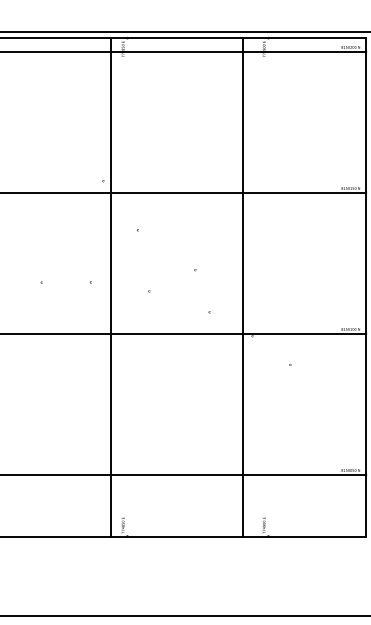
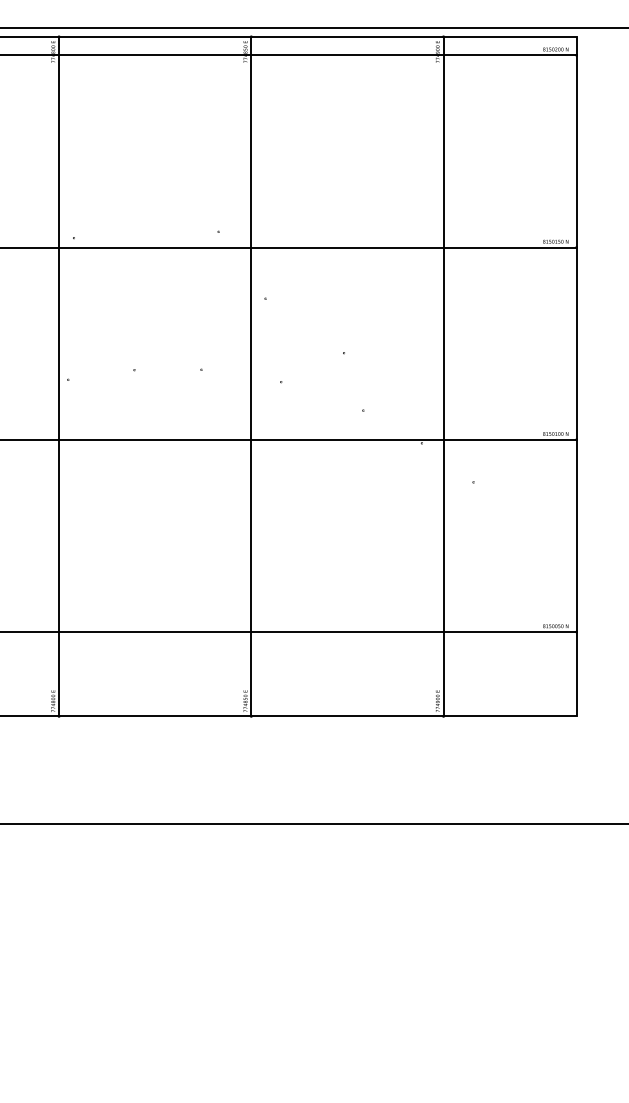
line: (111, 287) -> (251, 376), moved
line: (242, 287) -> (443, 376), moved

